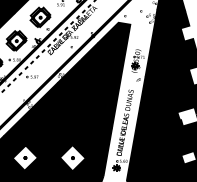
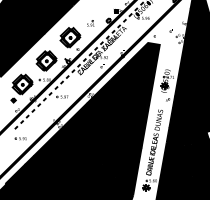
fill: (25, 157) -> (55, 177), added
fill: (72, 157) -> (102, 177), added

